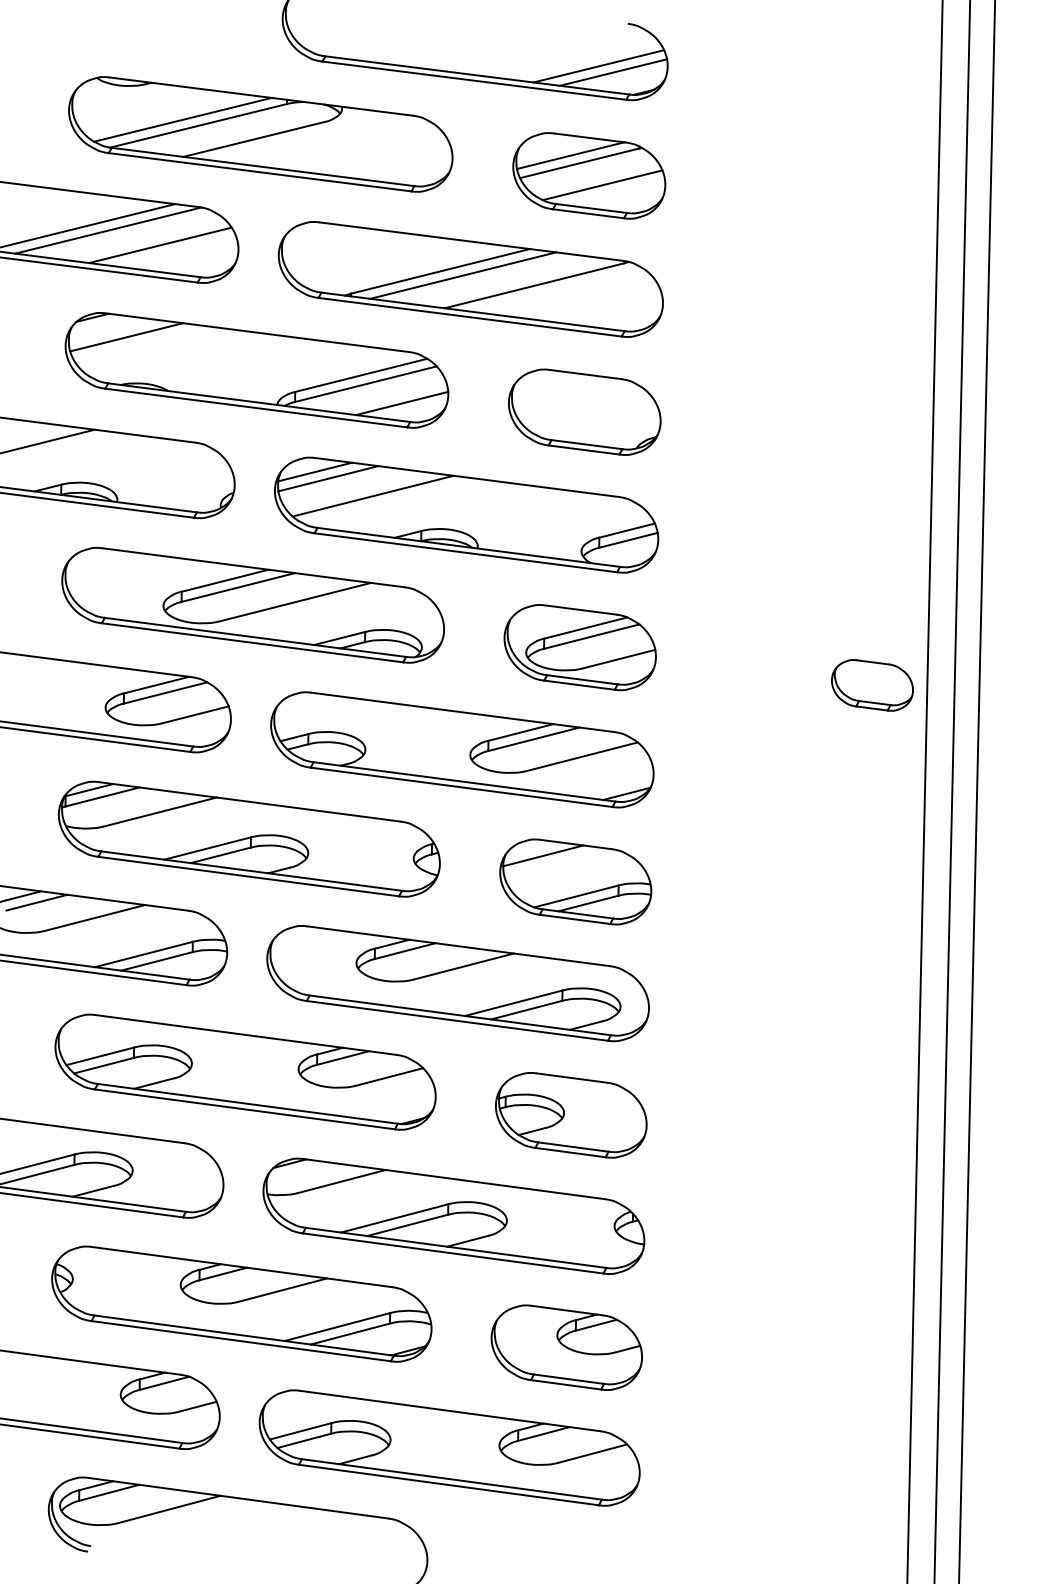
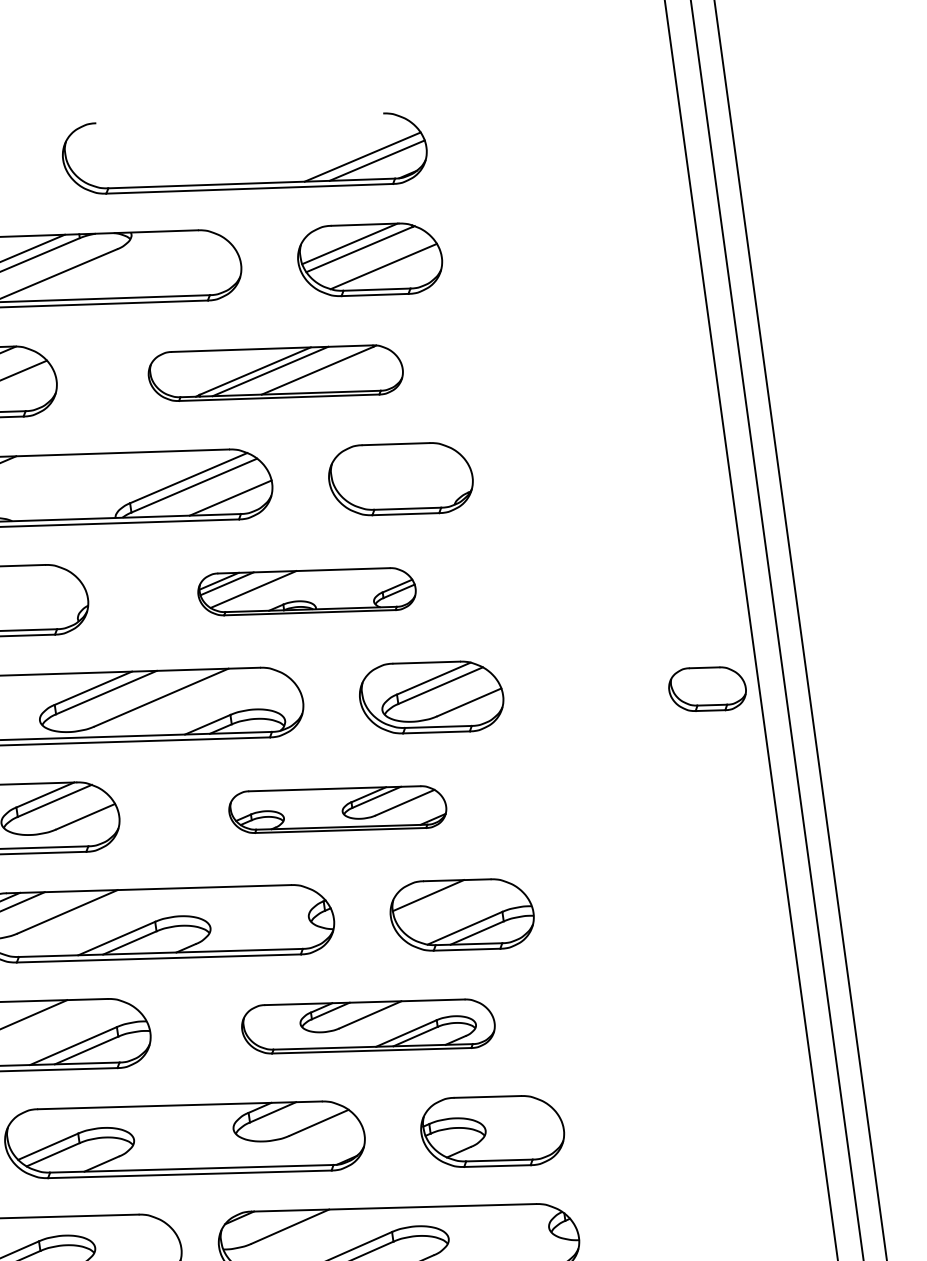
part: (470, 279) -> (275, 373), size x0.7
part: (466, 514) -> (306, 591), size x0.6
part: (462, 749) -> (337, 809), size x0.6
part: (457, 983) -> (367, 1026), size x0.7

